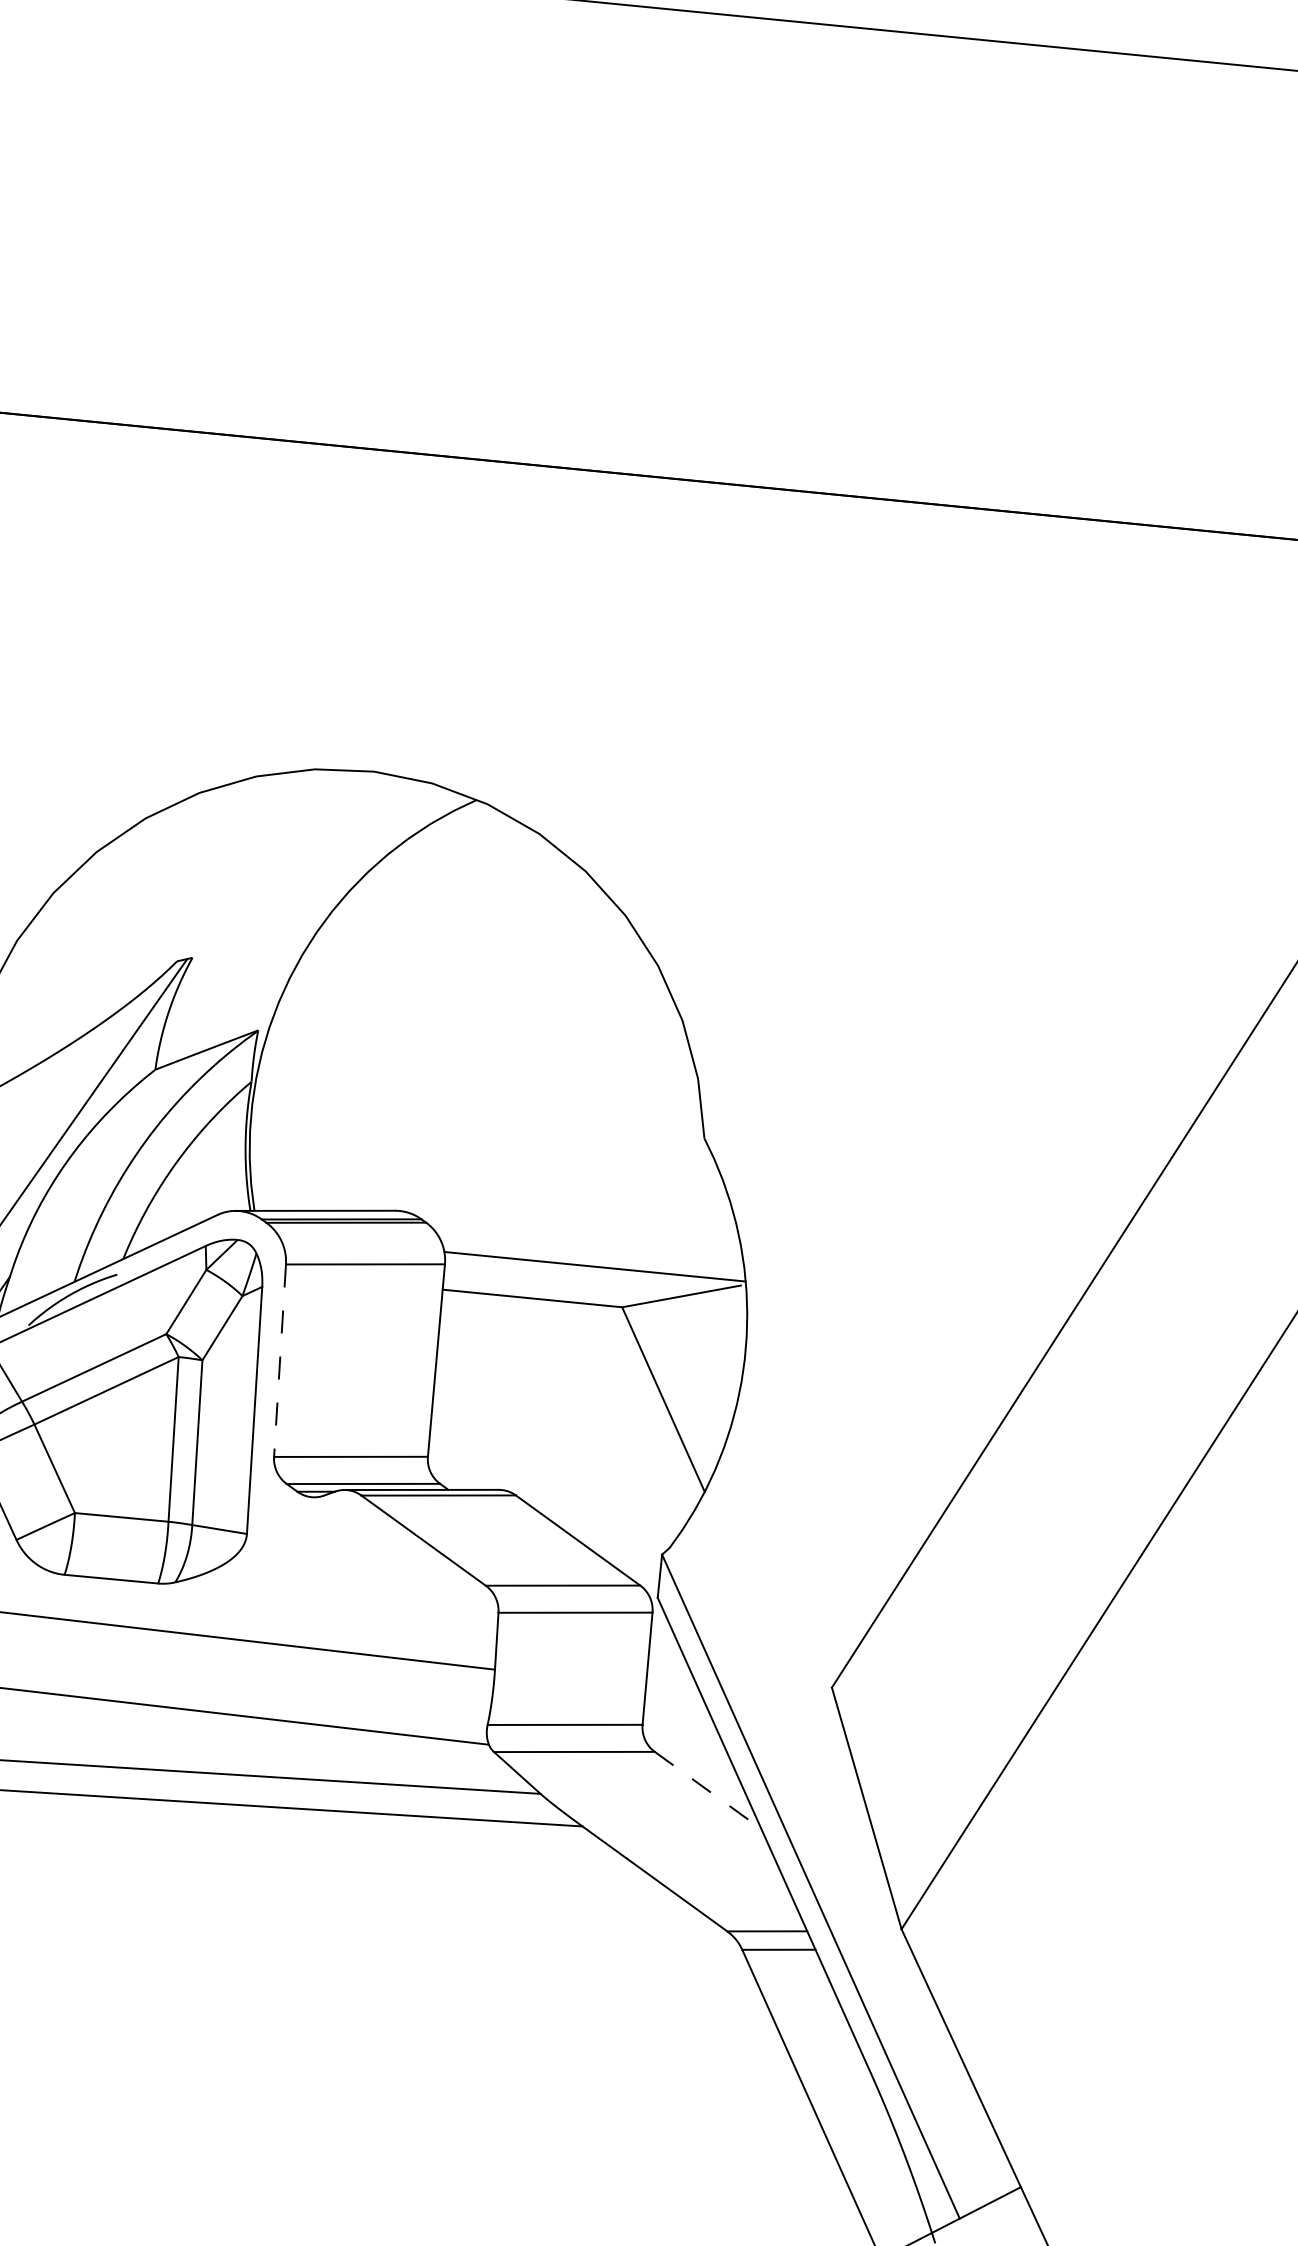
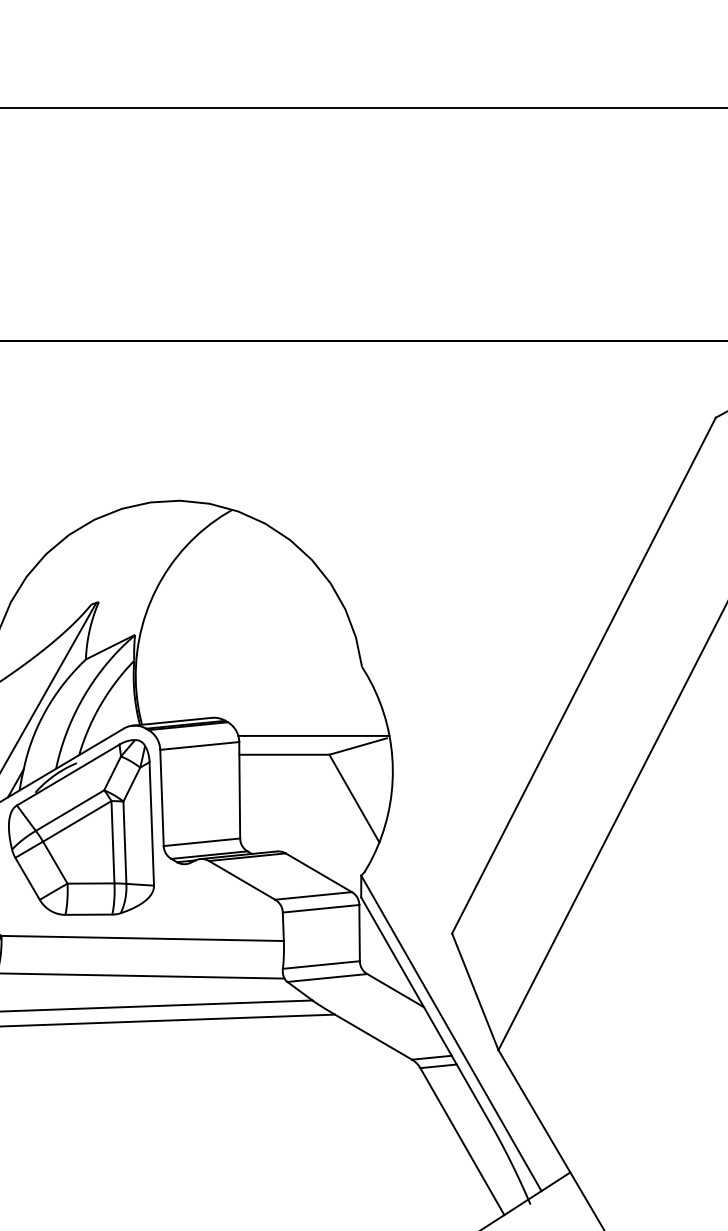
line: (280, 1361) -> (162, 798), dashed -> solid
line: (707, 1790) -> (395, 990), dashed -> solid

